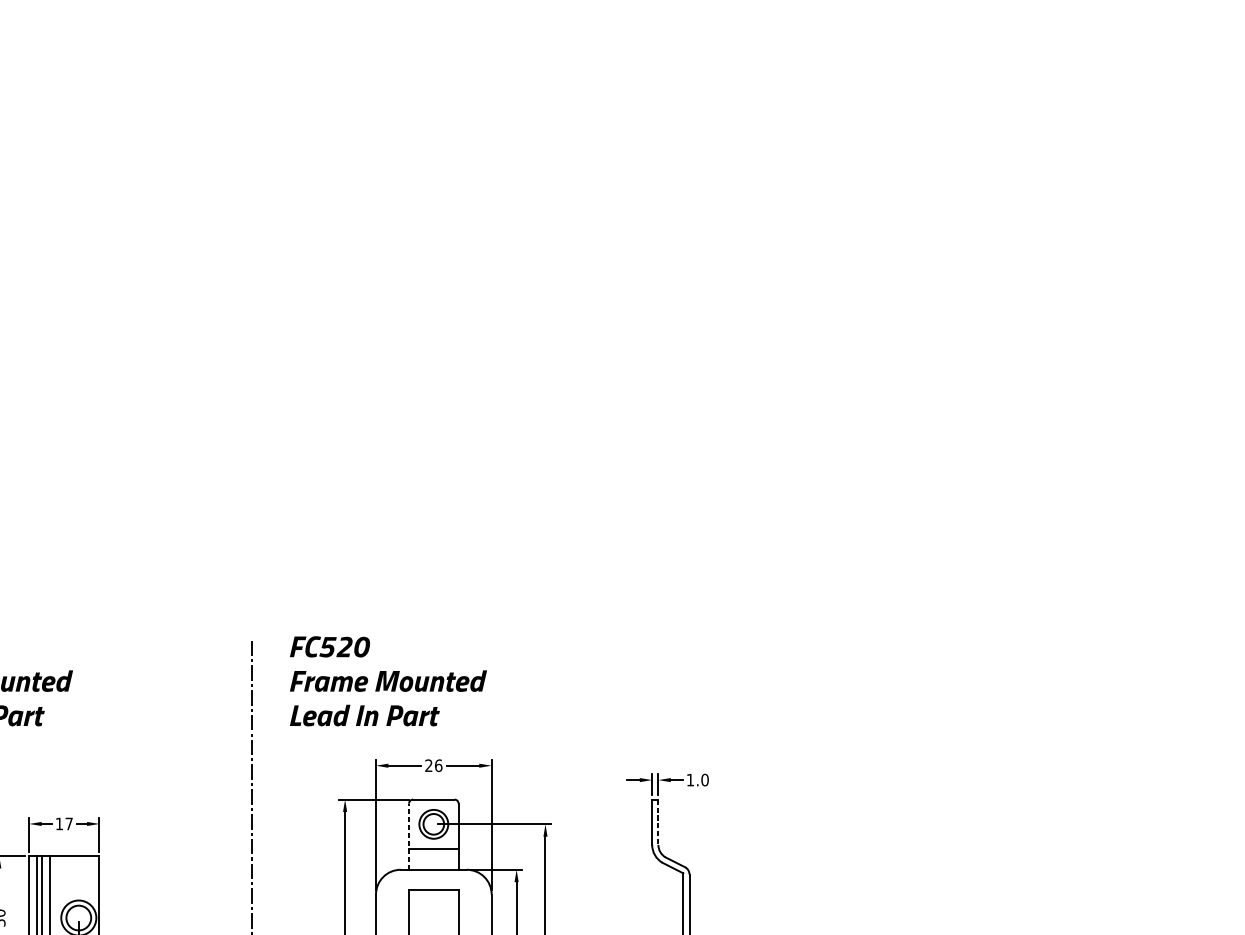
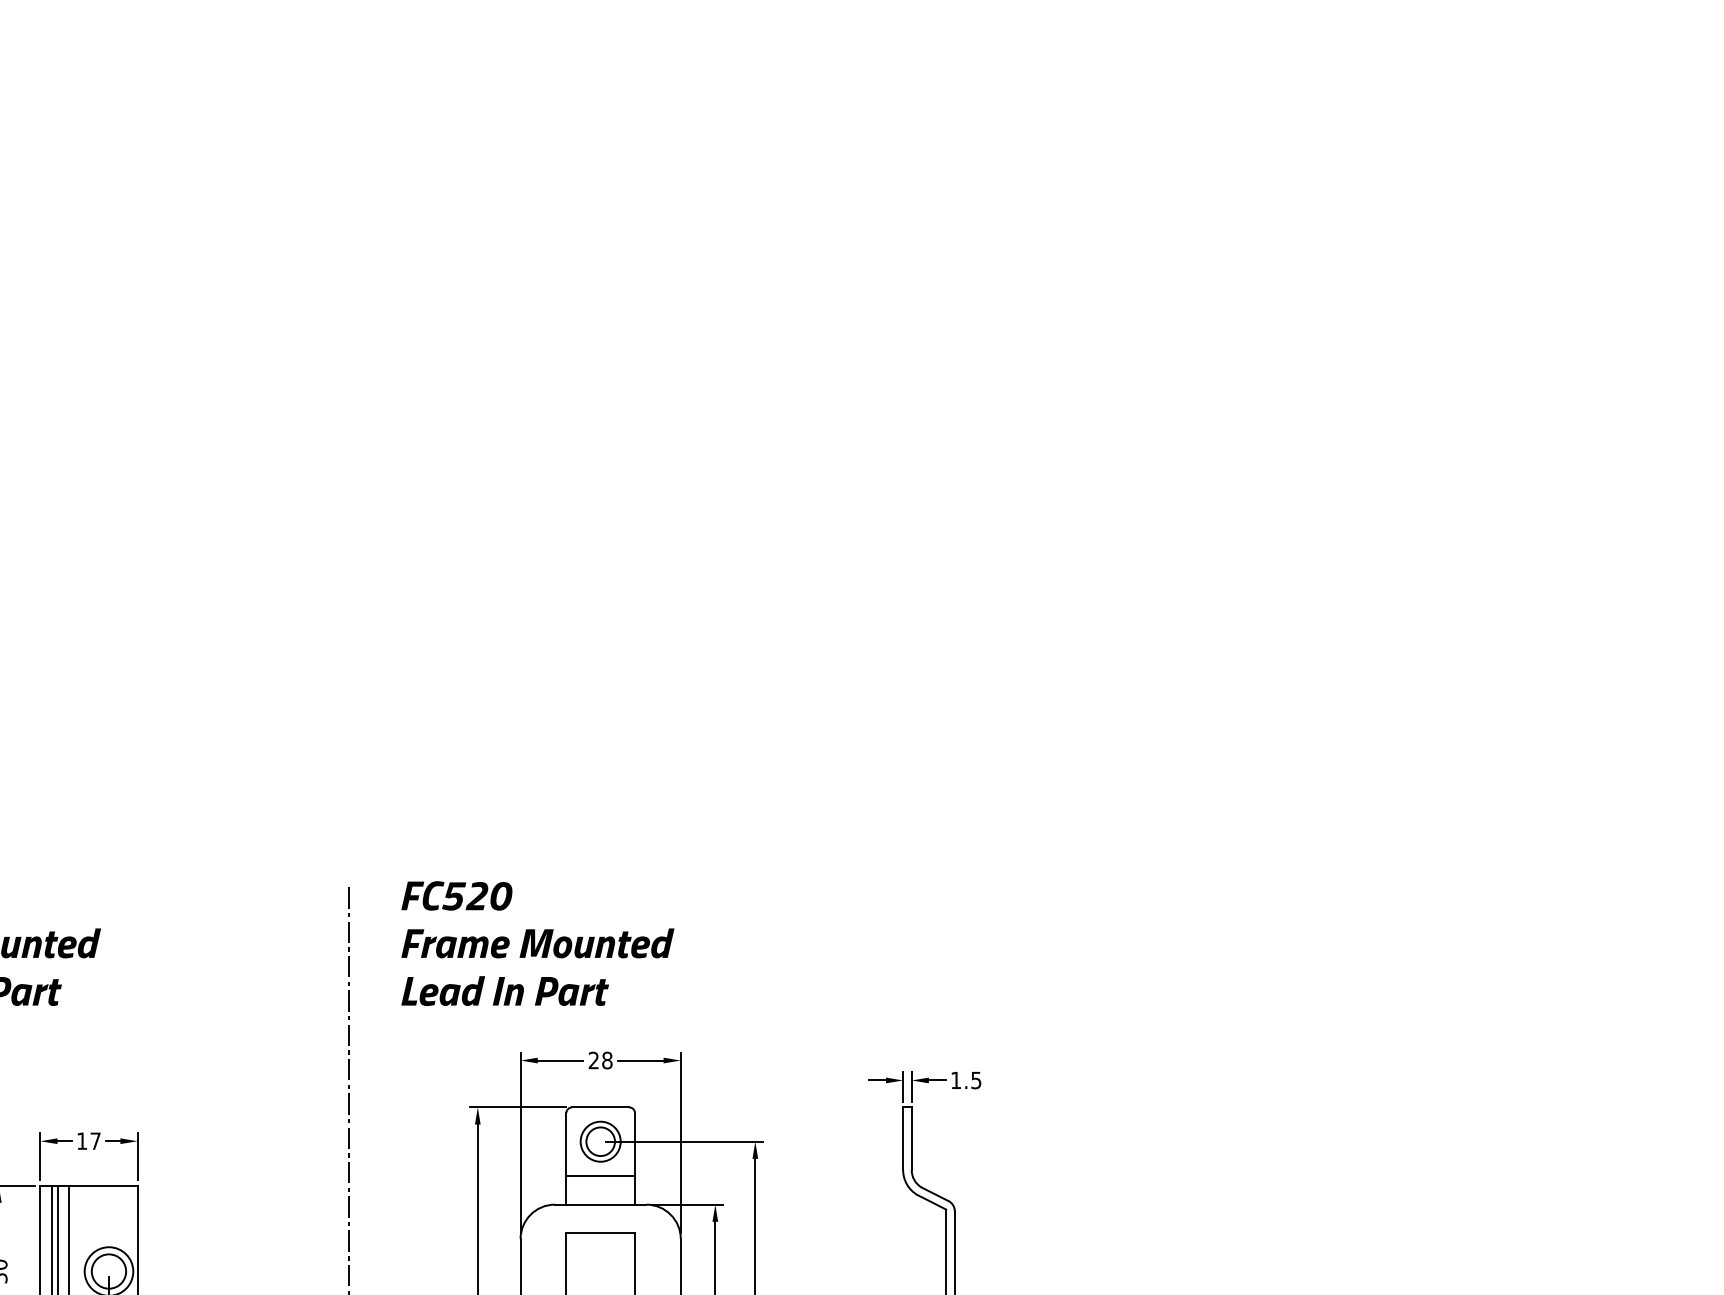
text: (438, 765) -> (607, 1060), 26 -> 28
text: (705, 780) -> (976, 1080), 1.0 -> 1.5
line: (658, 822) -> (911, 1139), dashed -> solid
line: (409, 836) -> (566, 1158), dashed -> solid

